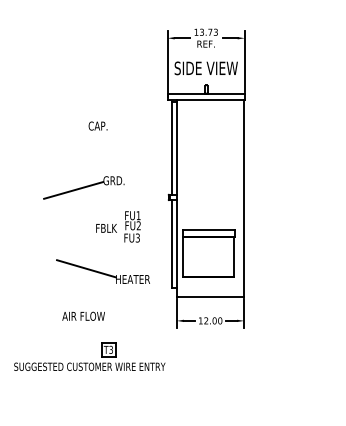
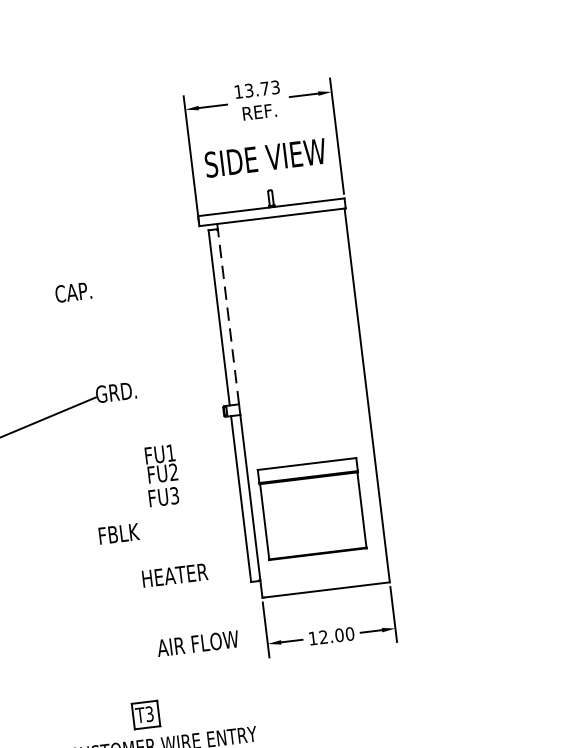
line: (177, 147) -> (229, 314), solid -> dashed
text: (106, 228) -> (118, 534), moved
line: (86, 268) -> (84, 565), removed
text: (83, 315) -> (197, 642), moved

